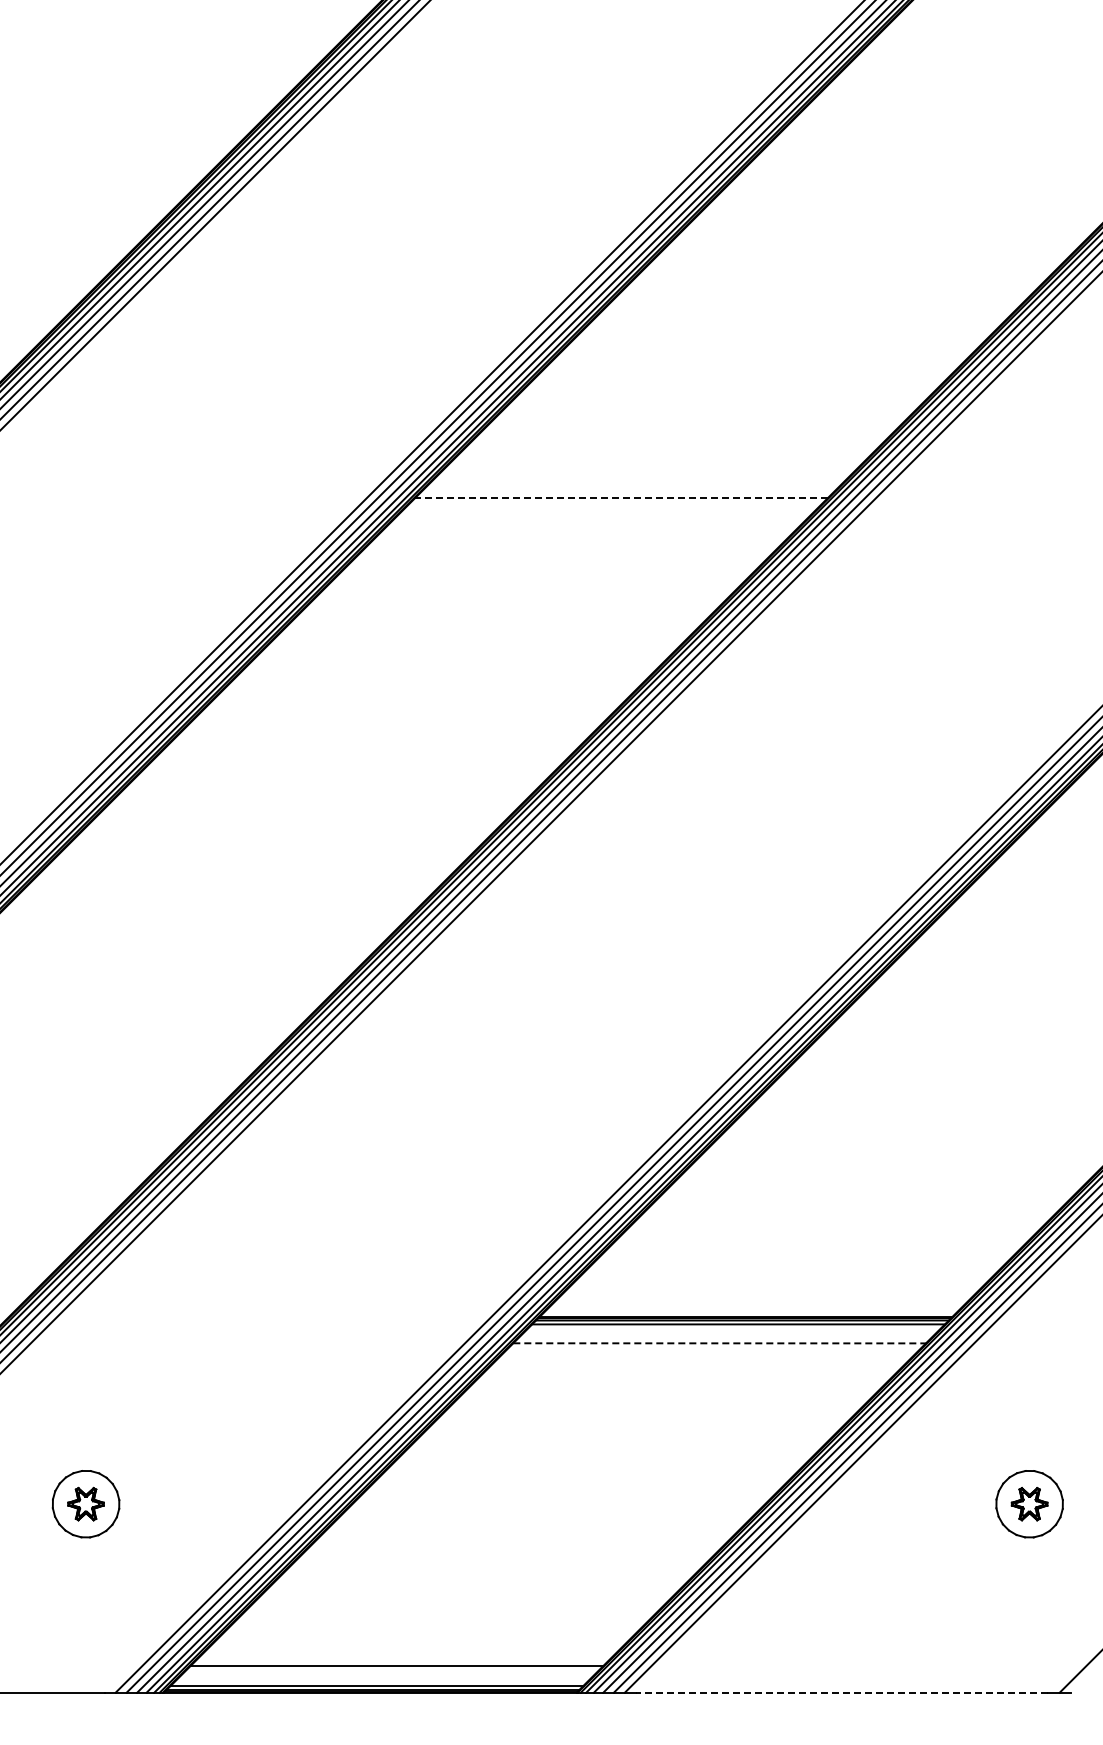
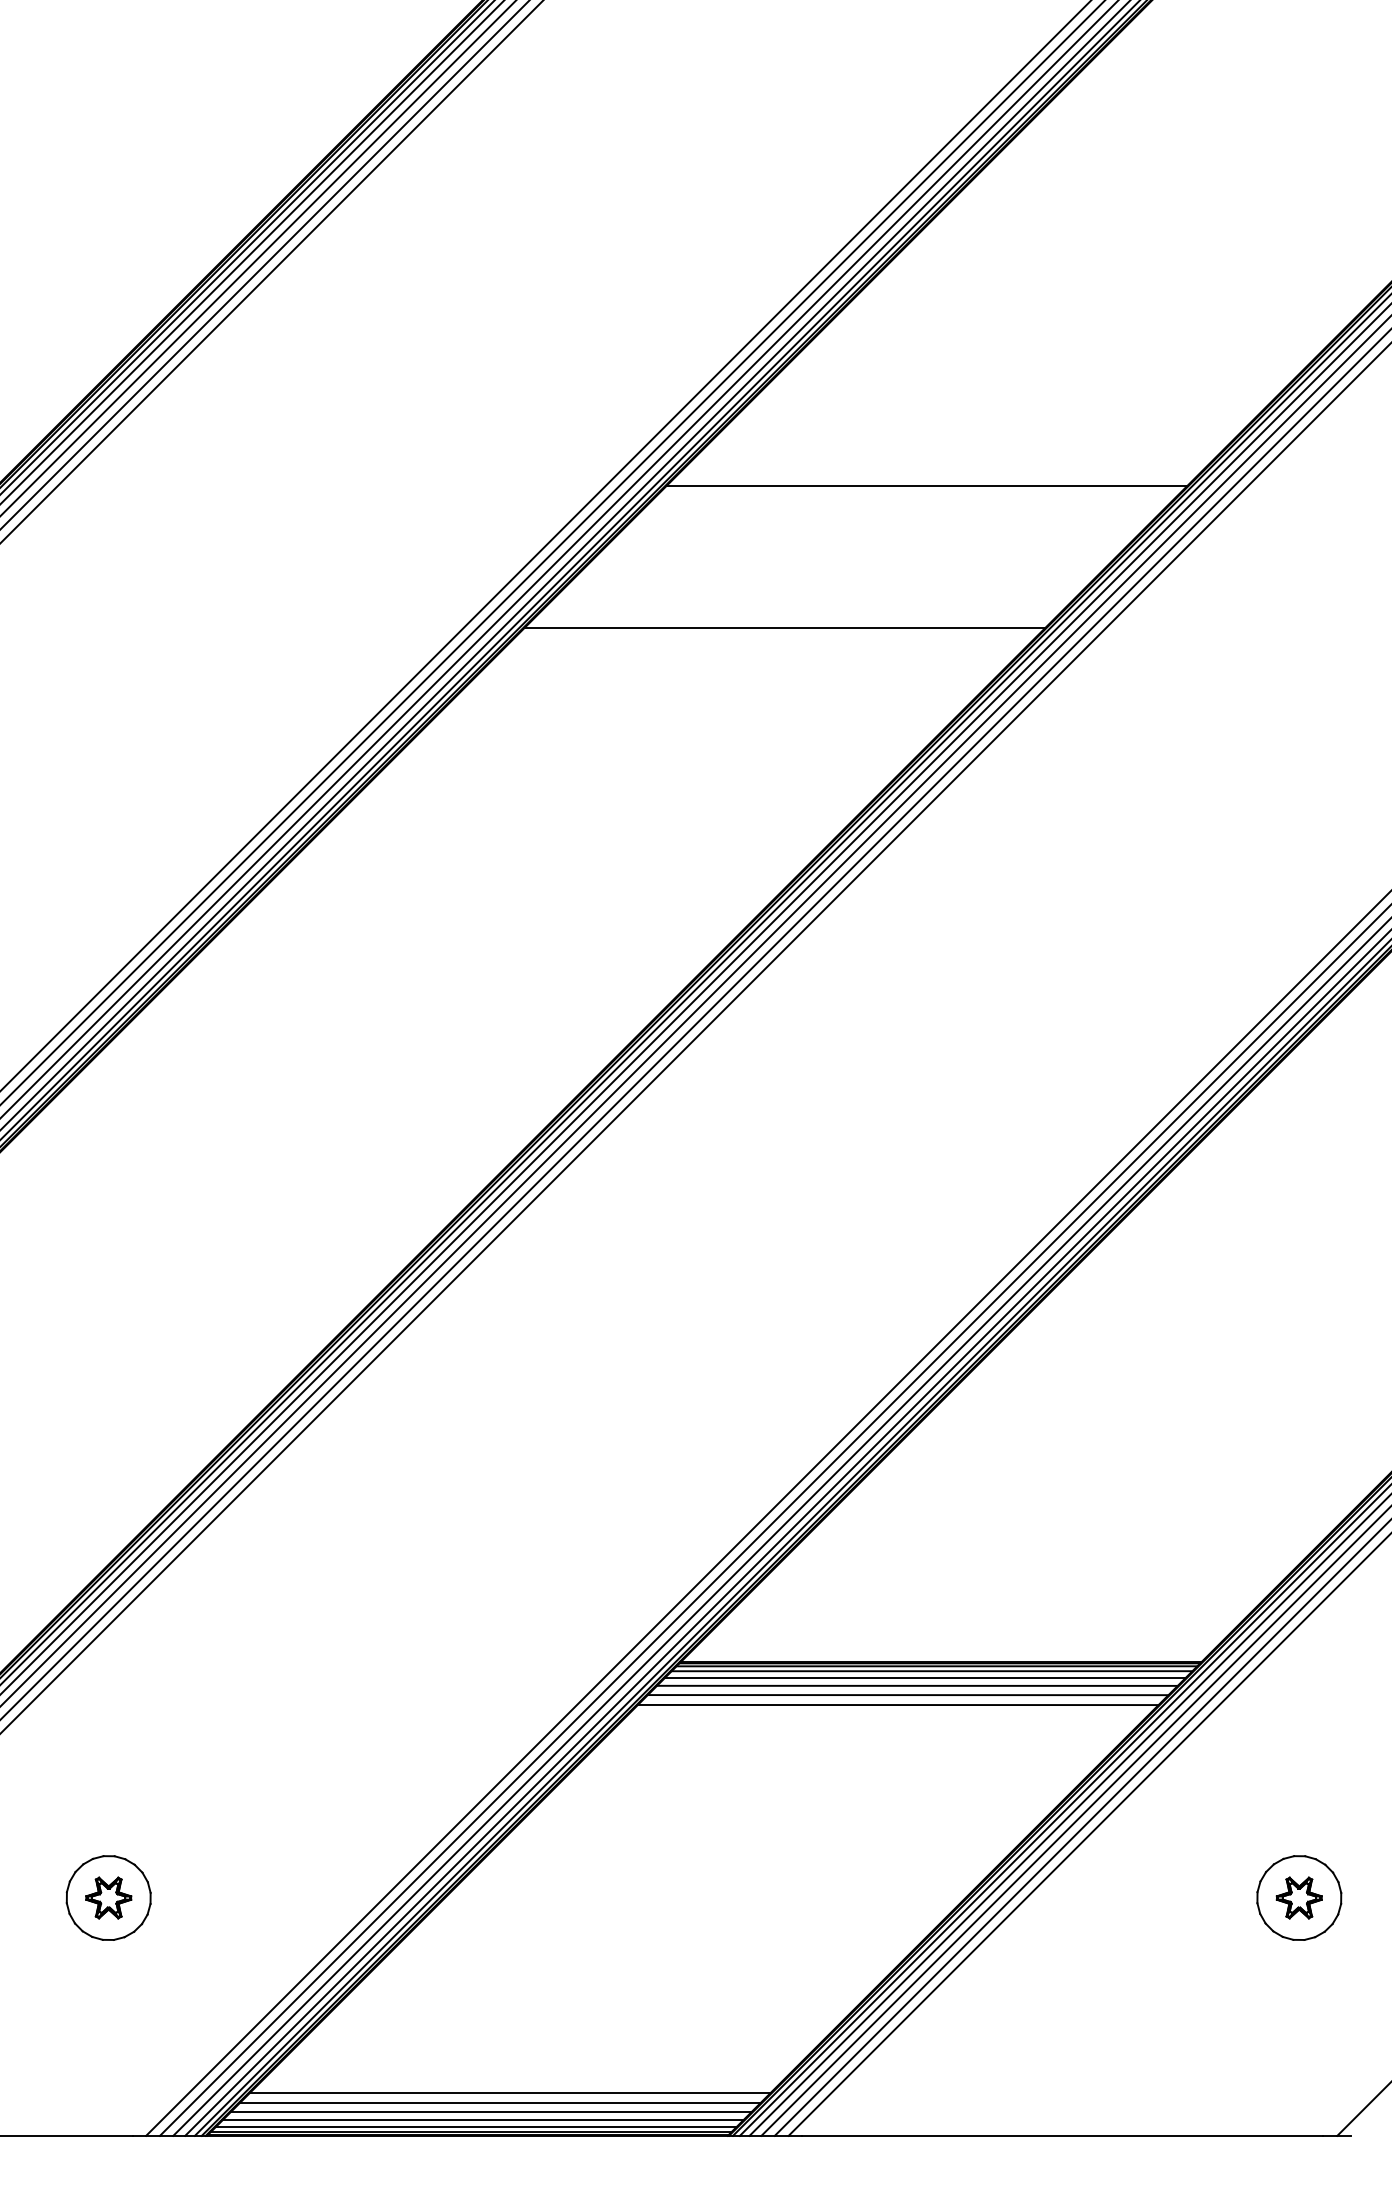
line: (733, 385) -> (925, 486), added
line: (621, 498) -> (784, 629), dashed -> solid
line: (732, 1329) -> (924, 1677), added
line: (726, 1335) -> (916, 1685), added
line: (720, 1343) -> (909, 1695), dashed -> solid
line: (711, 1351) -> (897, 1705), added
line: (404, 1658) -> (510, 2092), added
line: (388, 1673) -> (490, 2111), added
line: (382, 1680) -> (482, 2120), added
line: (841, 1692) -> (1061, 2135), dashed -> solid

